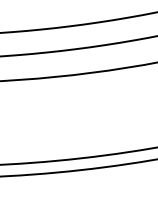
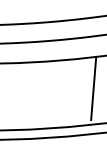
line: (132, 105) -> (93, 88), added

